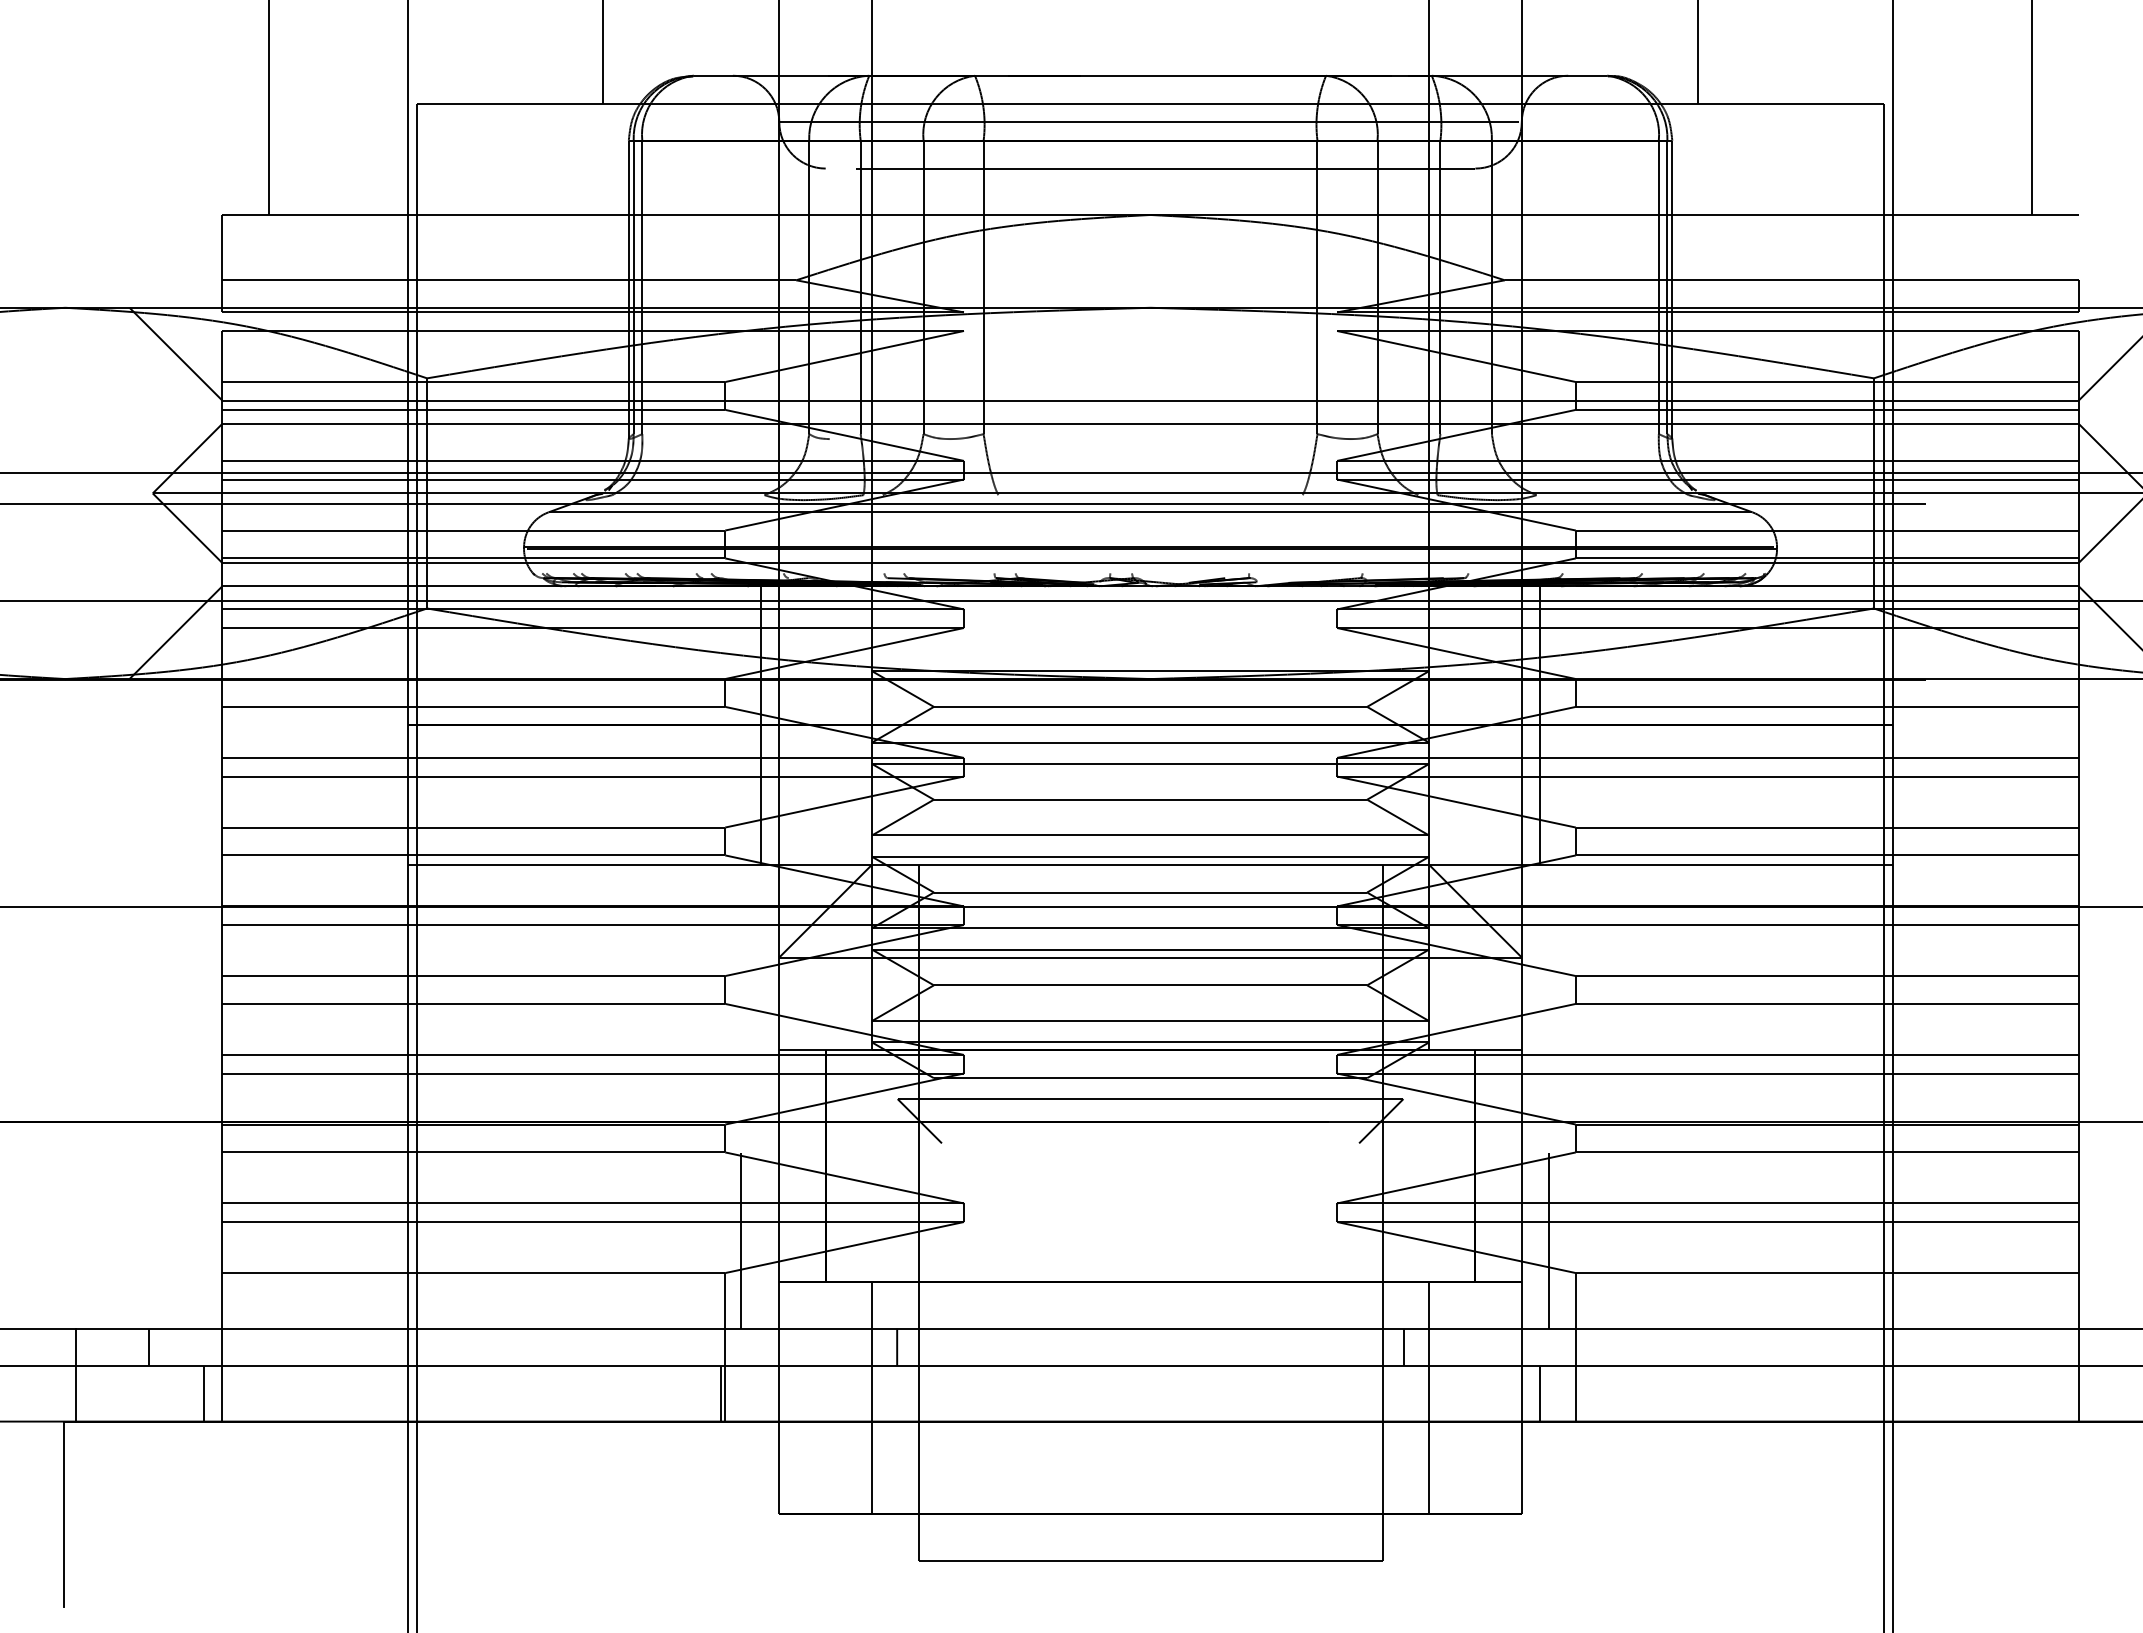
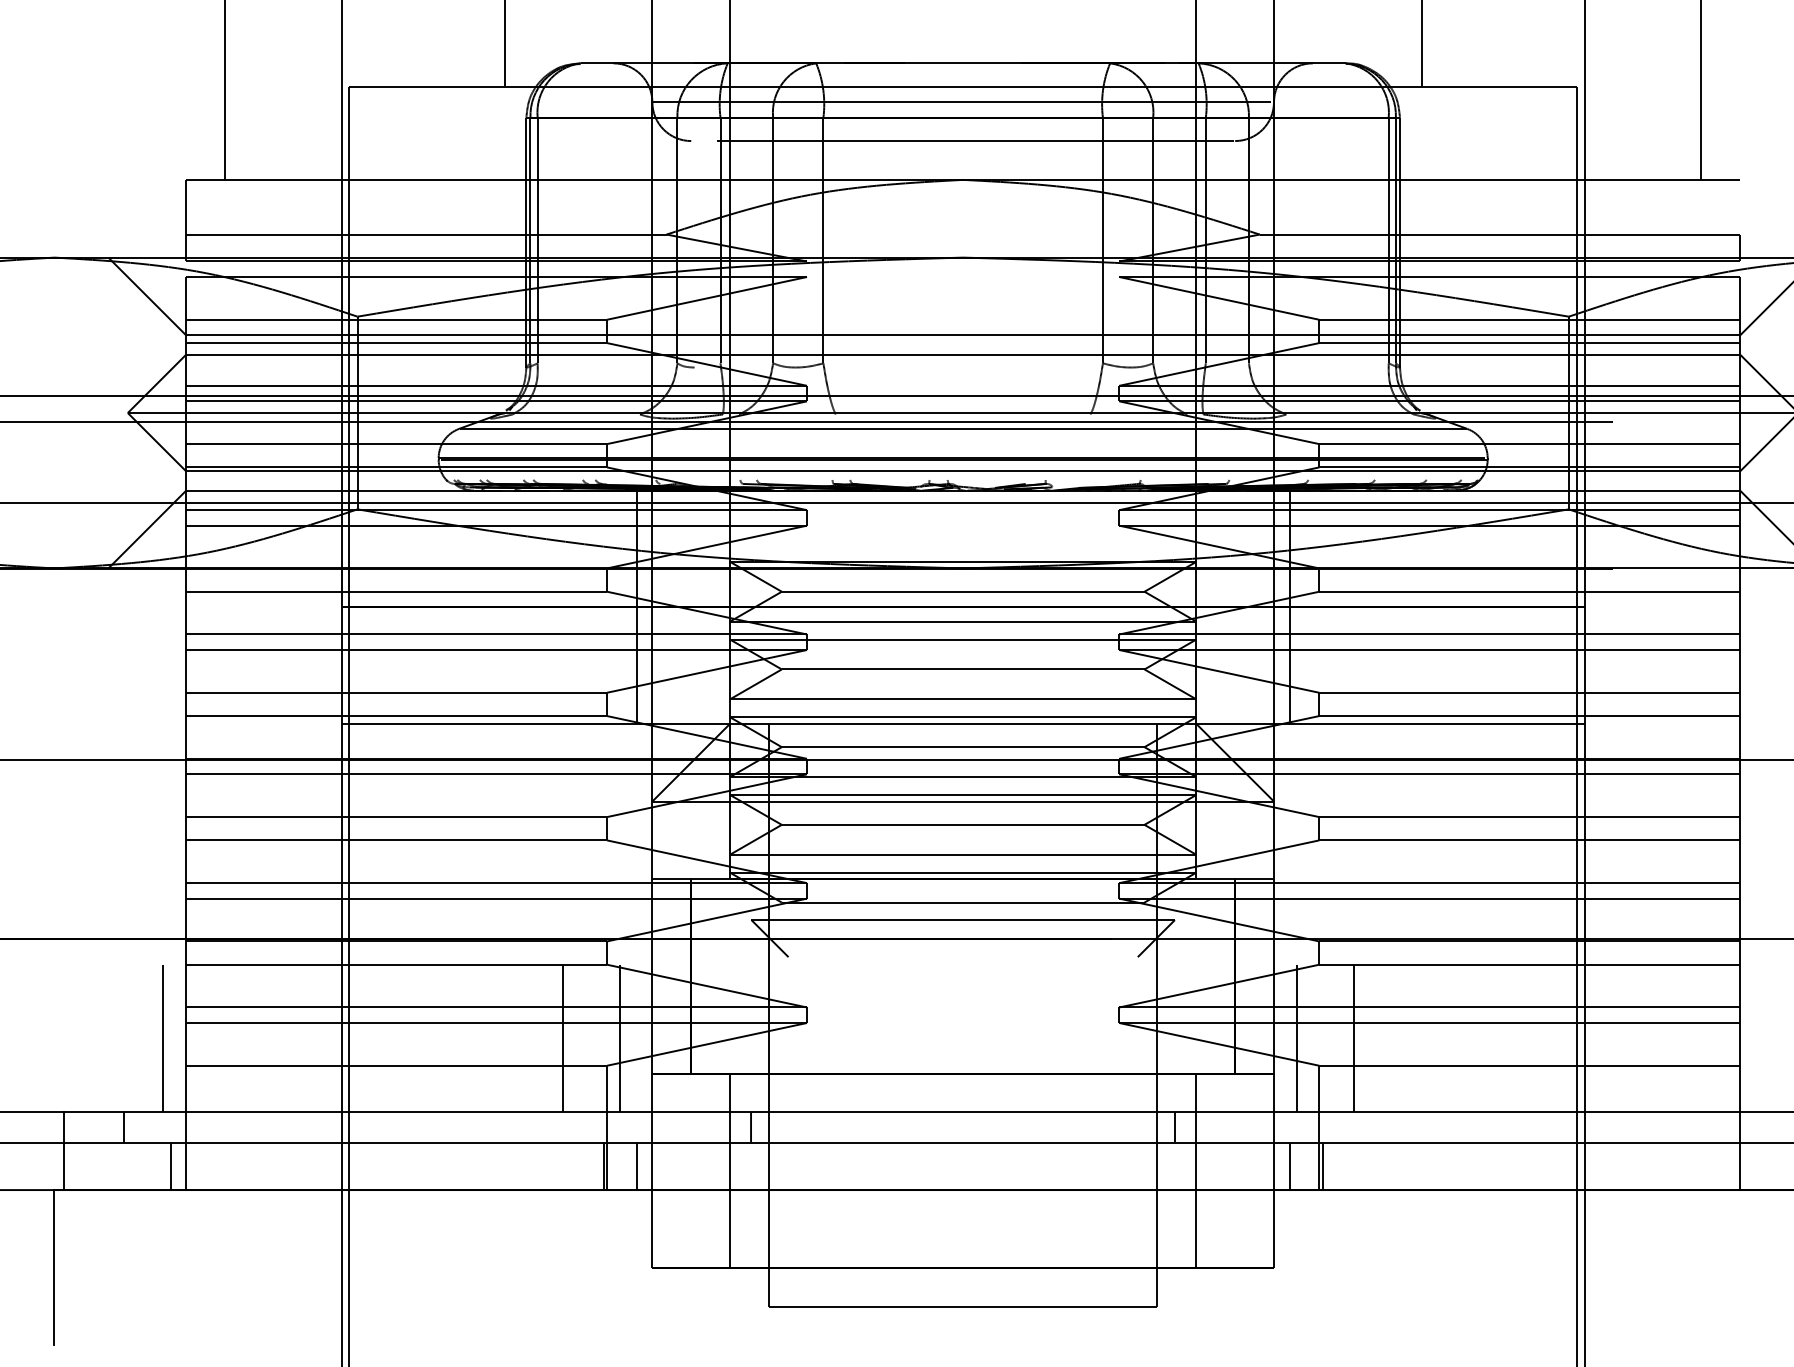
line: (194, 1240) -> (162, 1038), added
line: (672, 1240) -> (562, 1038), added
line: (1617, 1240) -> (1354, 1038), added
line: (760, 1393) -> (636, 1166), added
line: (1579, 1393) -> (1322, 1166), added

